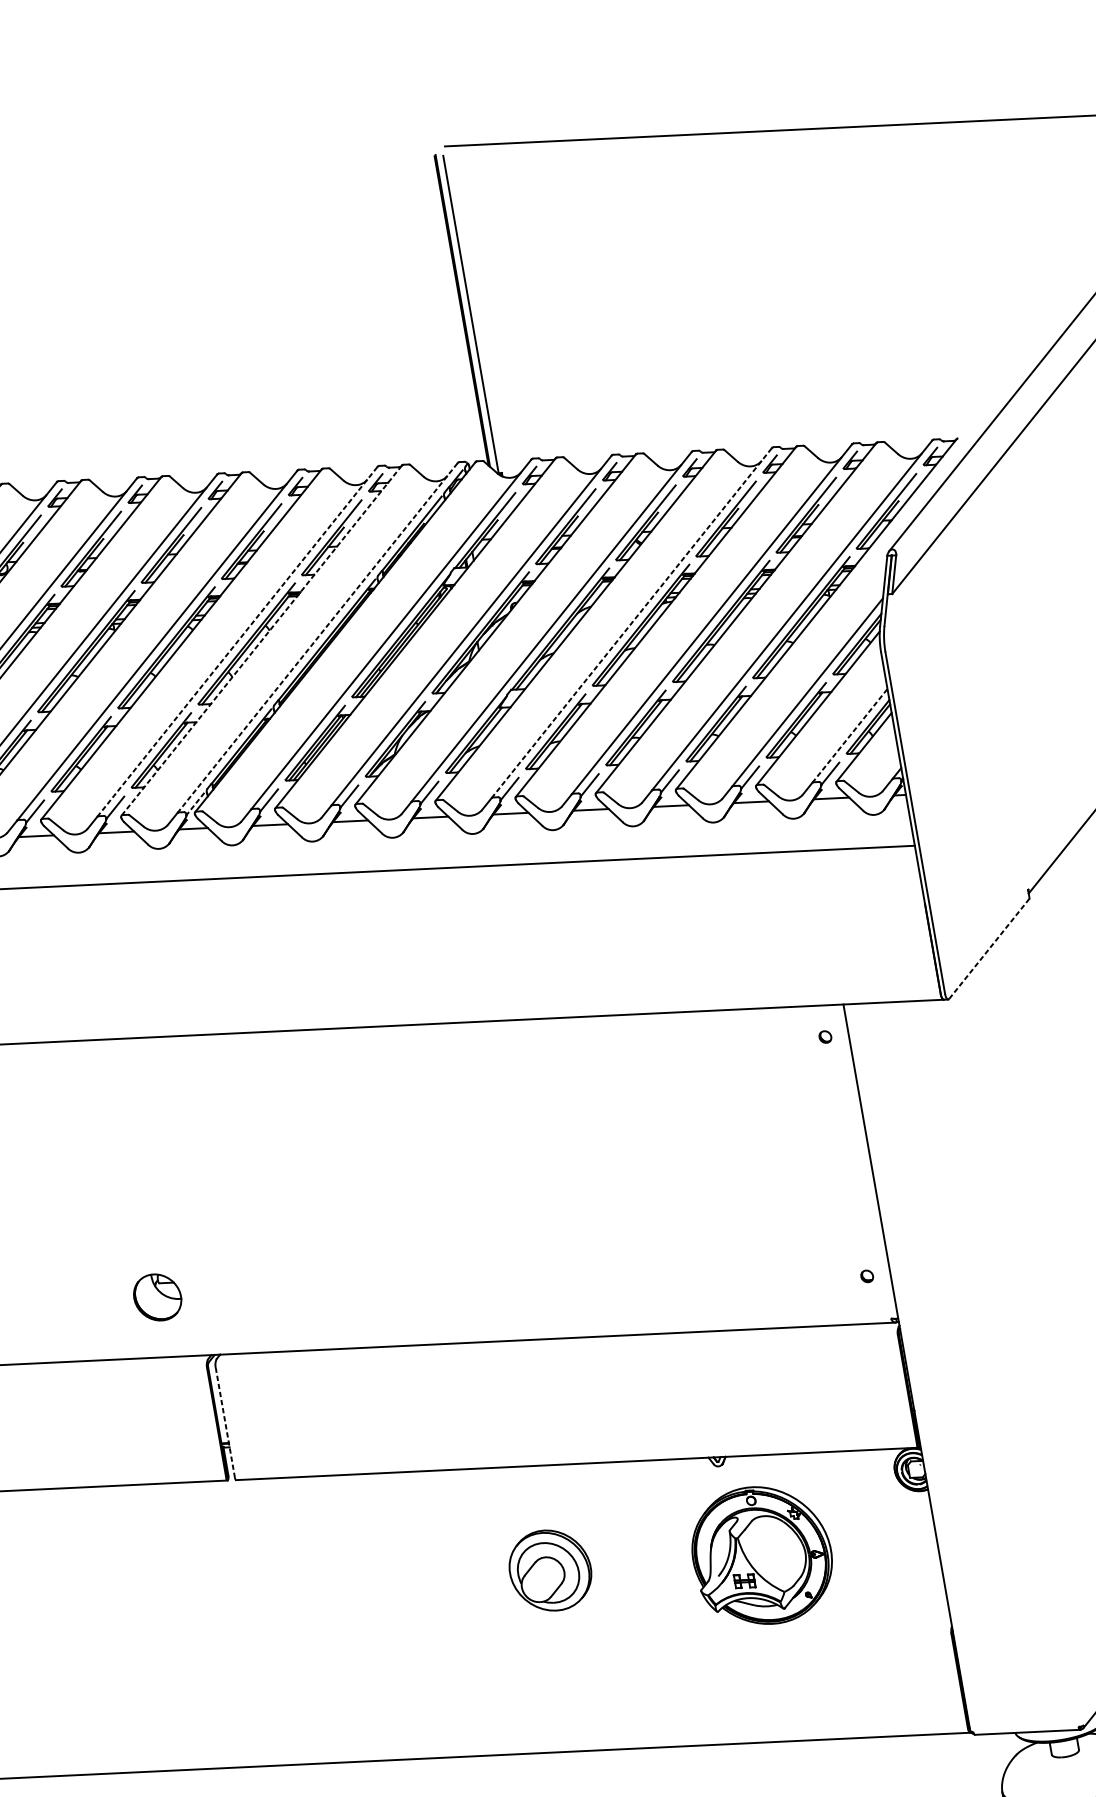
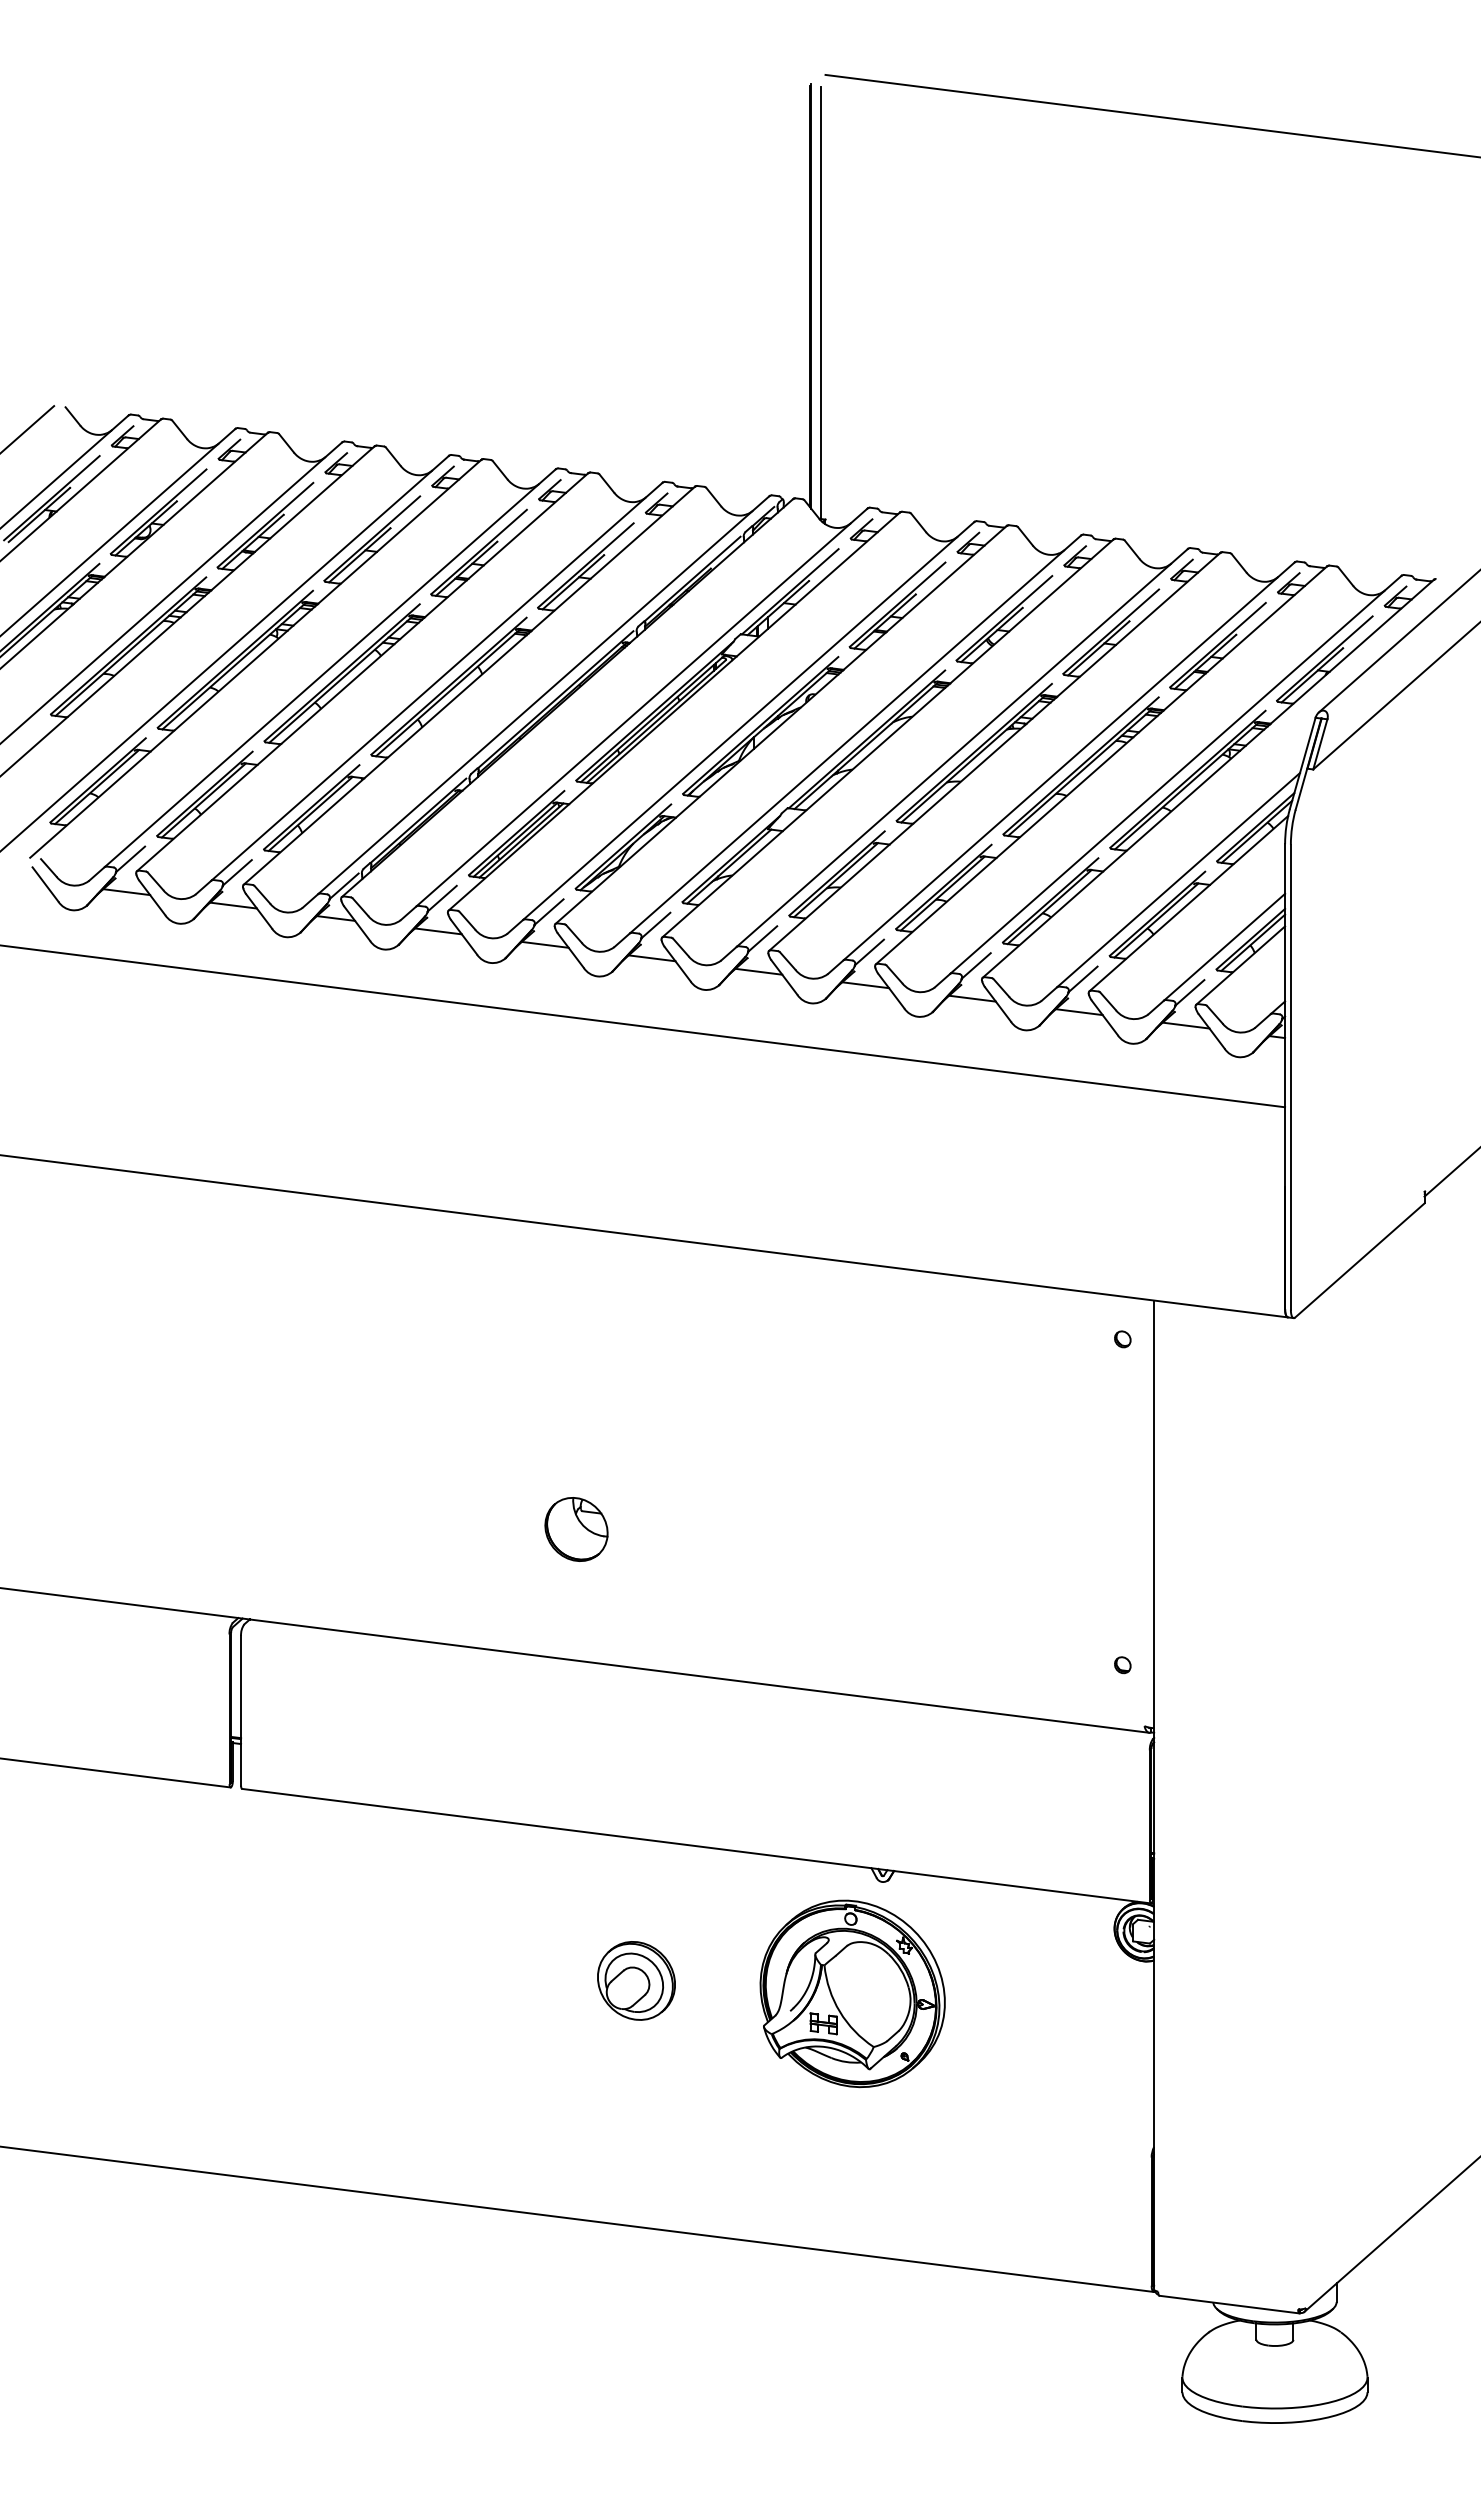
line: (631, 622) -> (962, 747), dashed -> solid
line: (317, 638) -> (543, 695), dashed -> solid
line: (261, 640) -> (469, 685), dashed -> solid
line: (237, 641) -> (437, 681), dashed -> solid
line: (849, 736) -> (1224, 947), dashed -> solid
line: (194, 804) -> (343, 886), dashed -> solid
line: (989, 948) -> (1360, 1260), dashed -> solid
part: (157, 1297) -> (576, 1529), moved
line: (225, 1422) -> (241, 1710), dashed -> solid
part: (761, 1555) -> (852, 1993), moved
part: (550, 1570) -> (636, 1980), size x0.71

